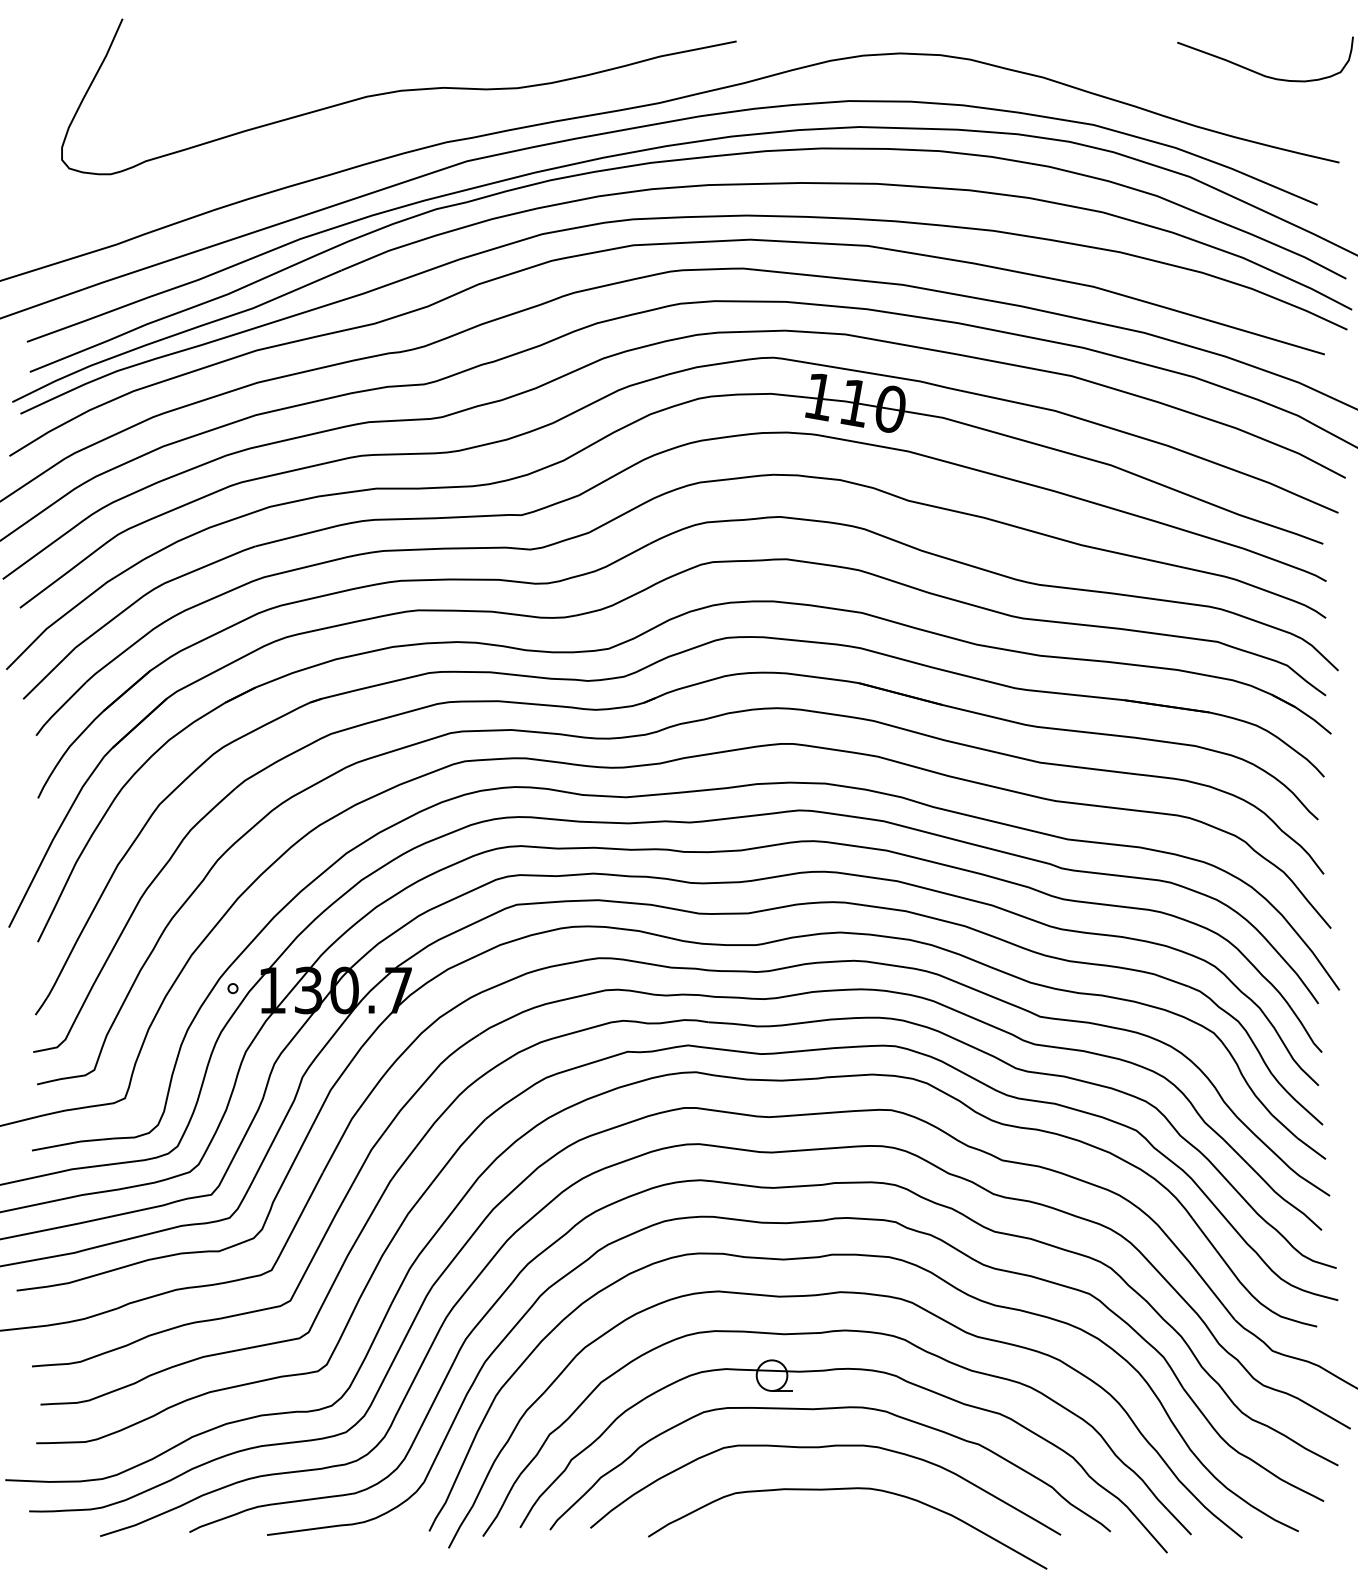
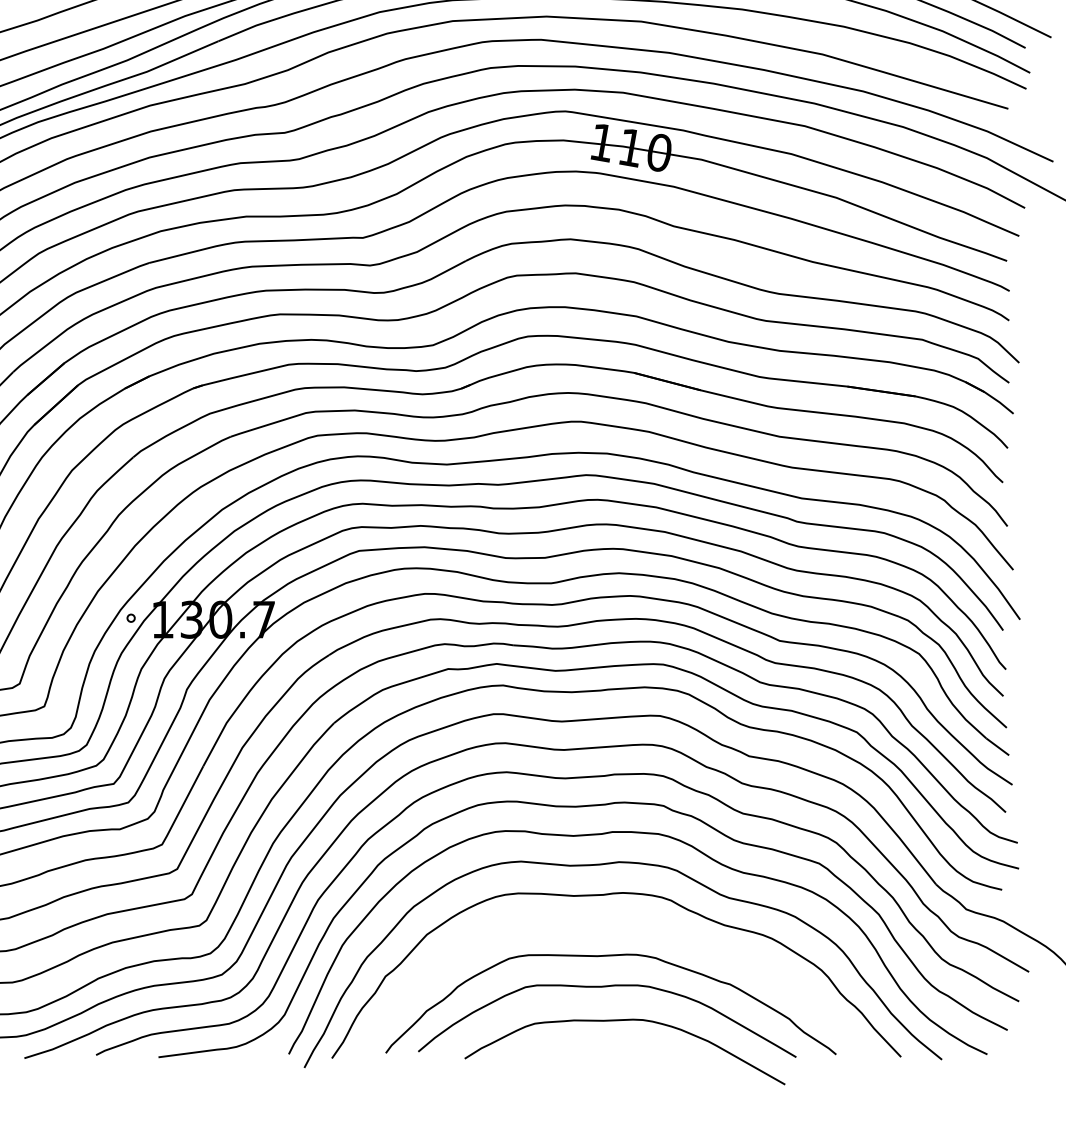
part: (792, 1391) -> (580, 941), removed

